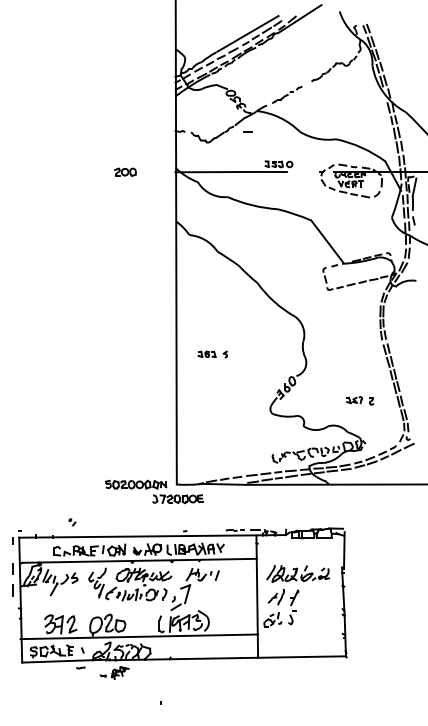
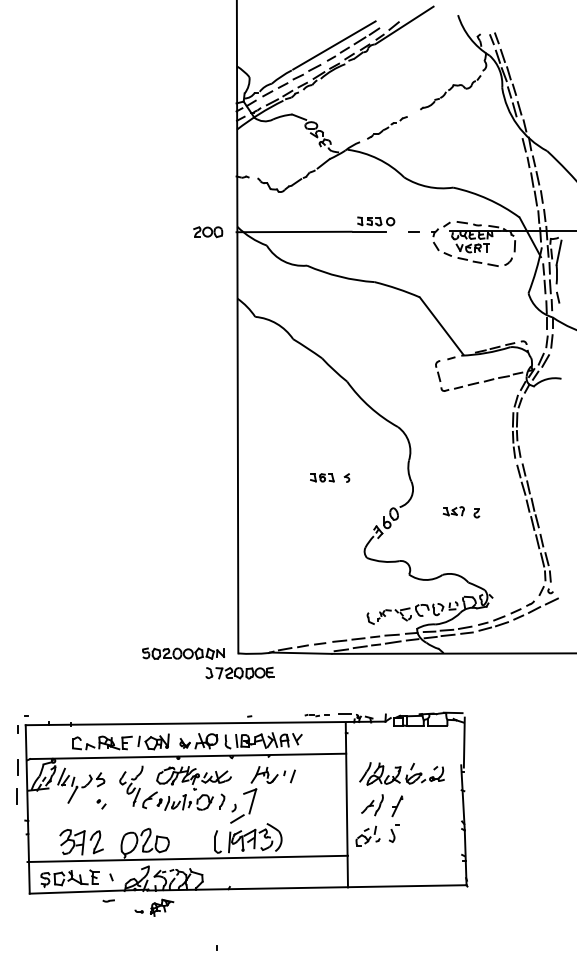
line: (247, 131) -> (413, 231), moved
part: (125, 171) -> (208, 231), moved
part: (212, 354) -> (329, 478), moved
part: (360, 400) -> (461, 511), moved
part: (72, 522) -> (101, 804), moved

